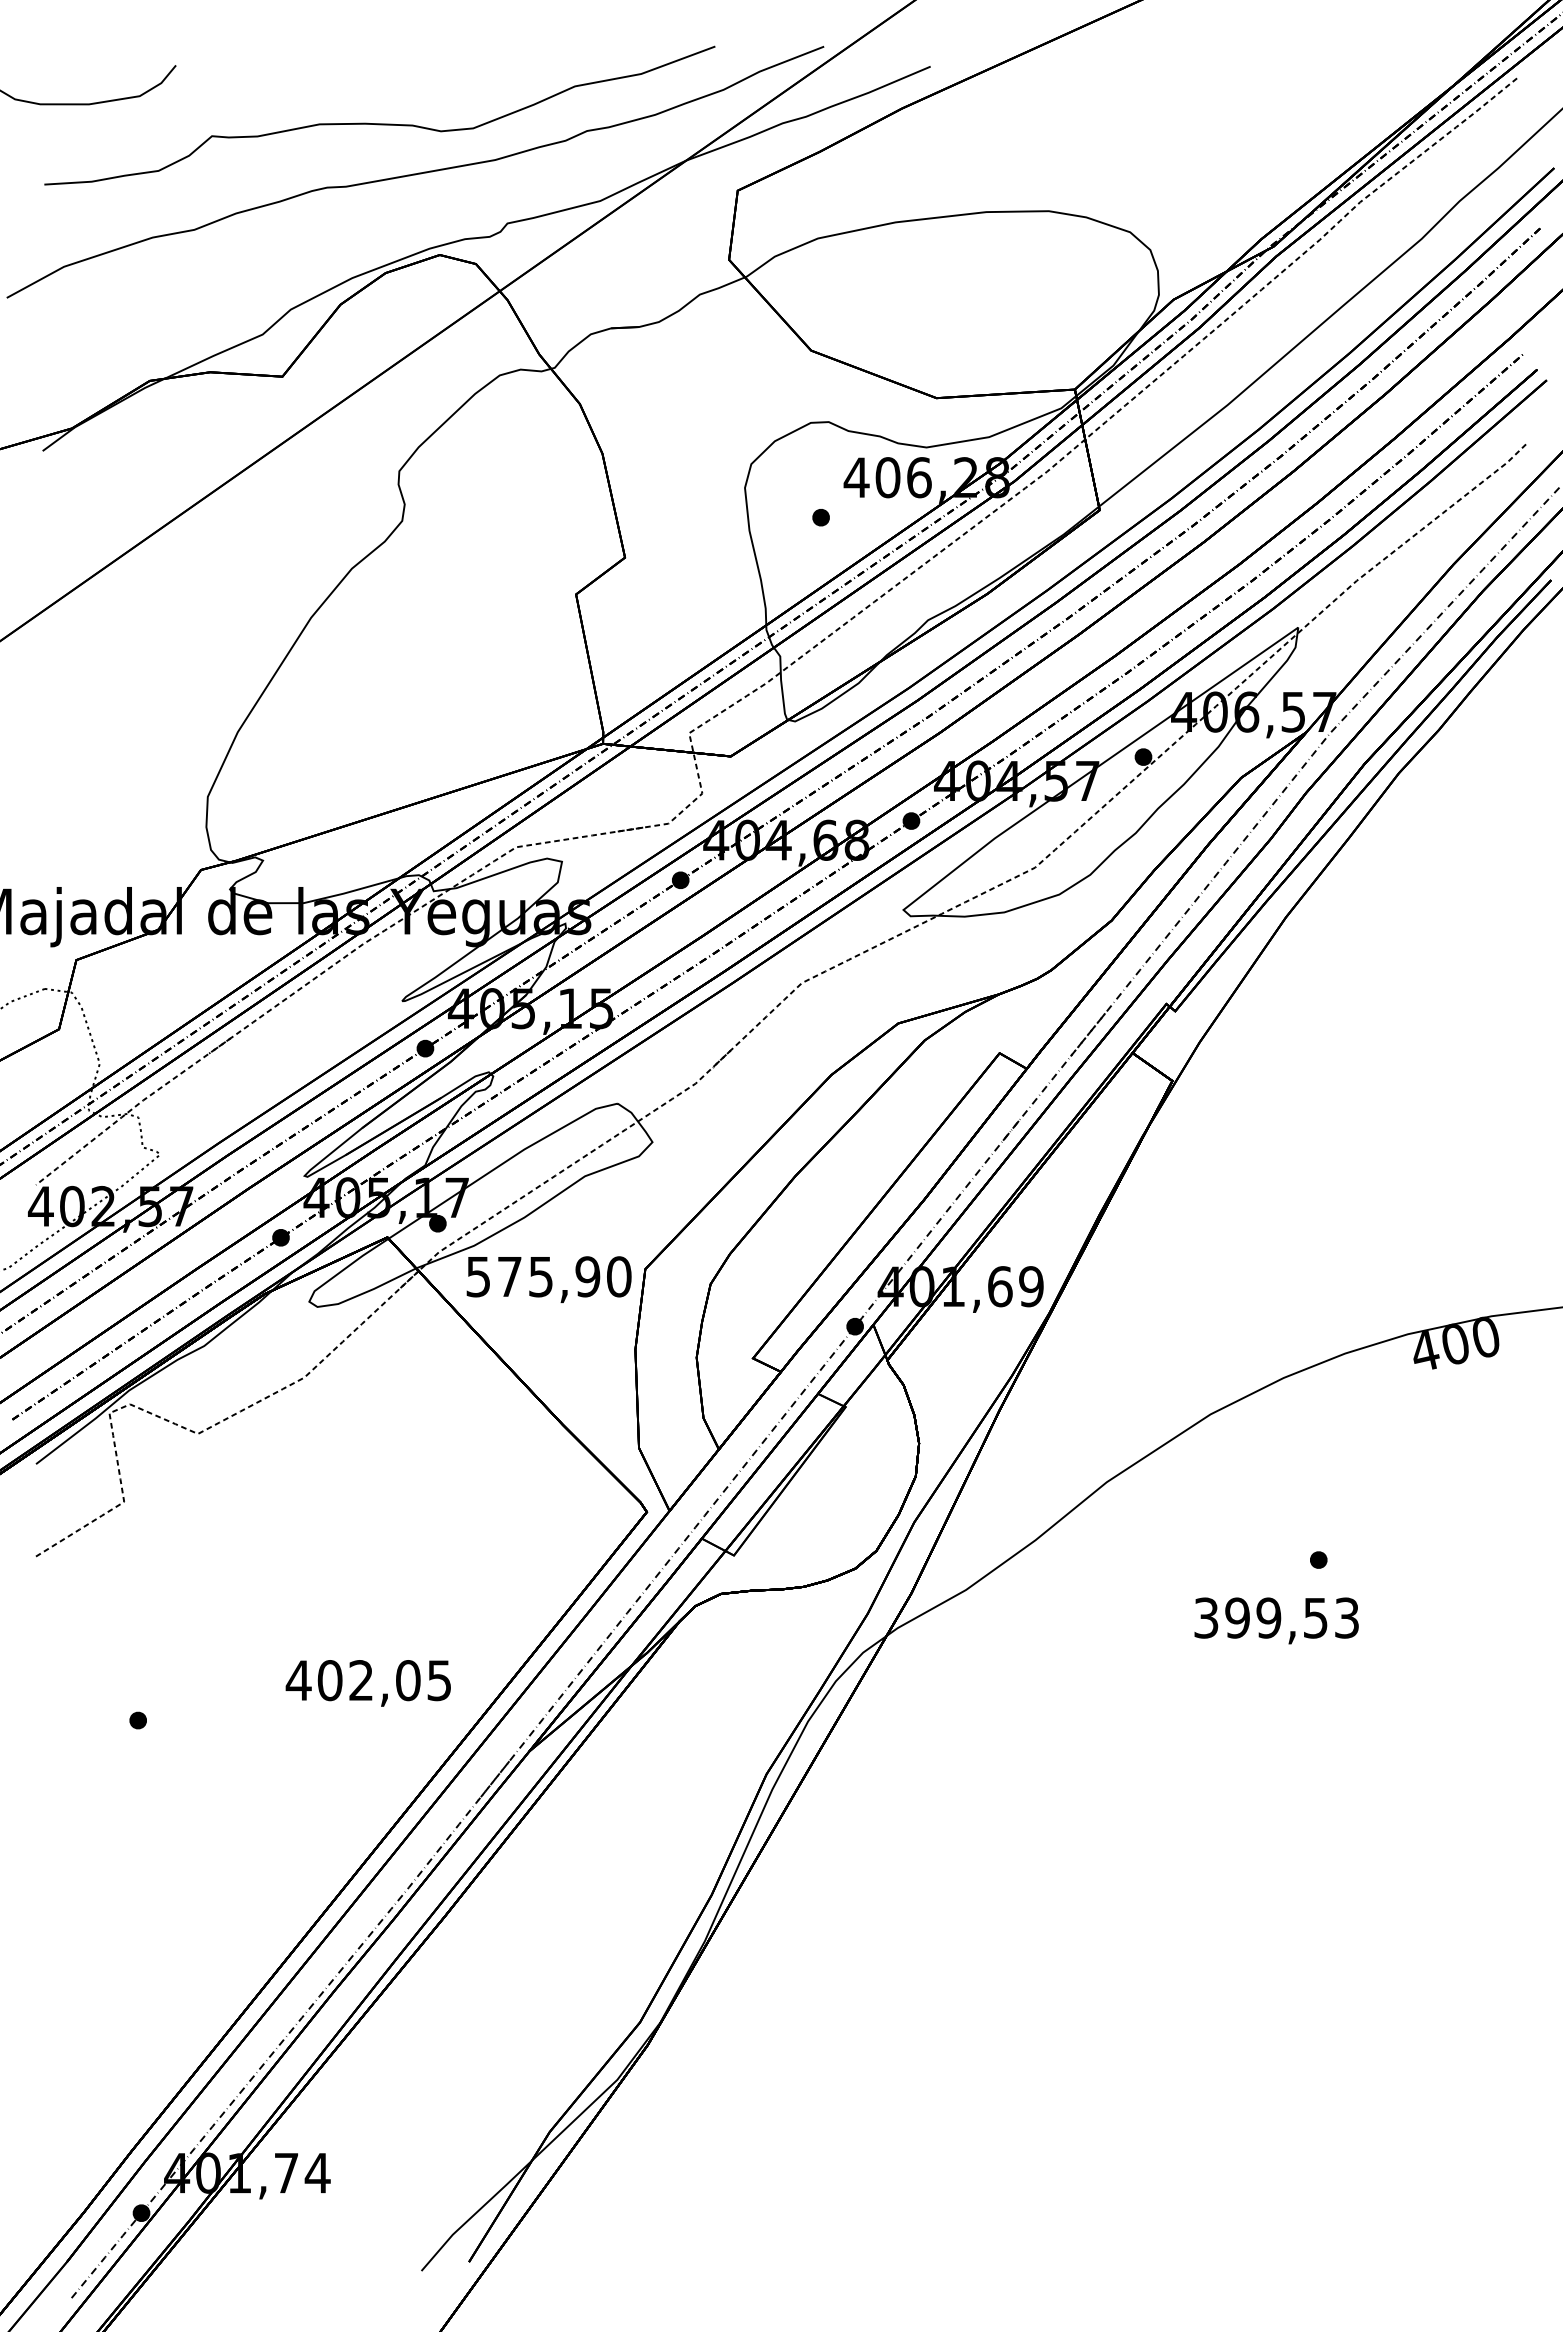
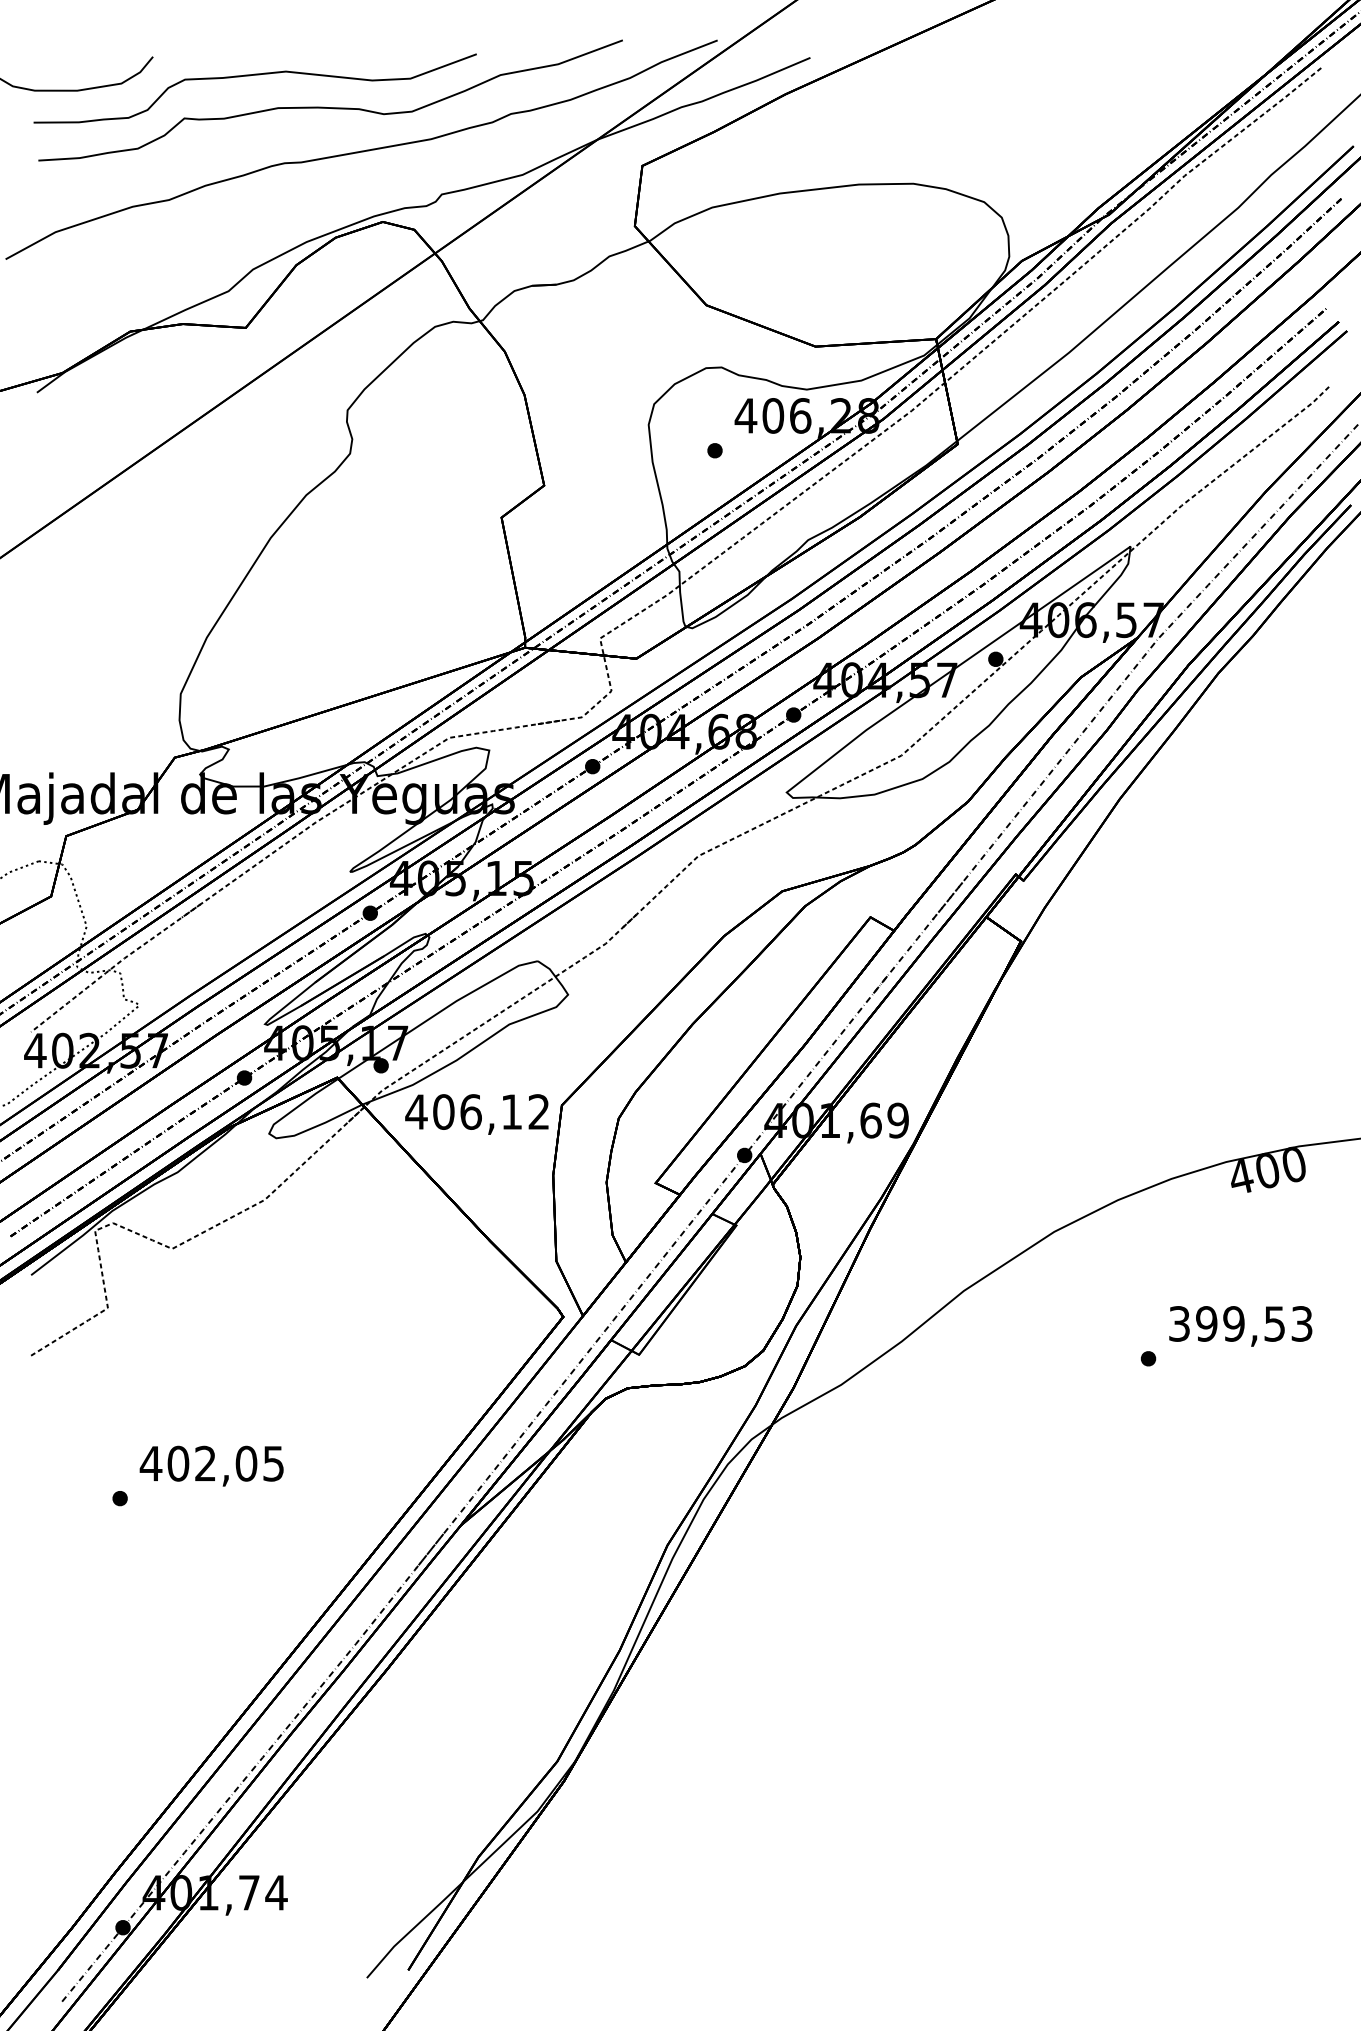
curve: (291, 87) -> (253, 76), added
text: (548, 1276) -> (477, 1111), 575,90 -> 406,12
text: (1276, 1620) -> (1240, 1326), moved
text: (367, 1683) -> (210, 1466), moved

